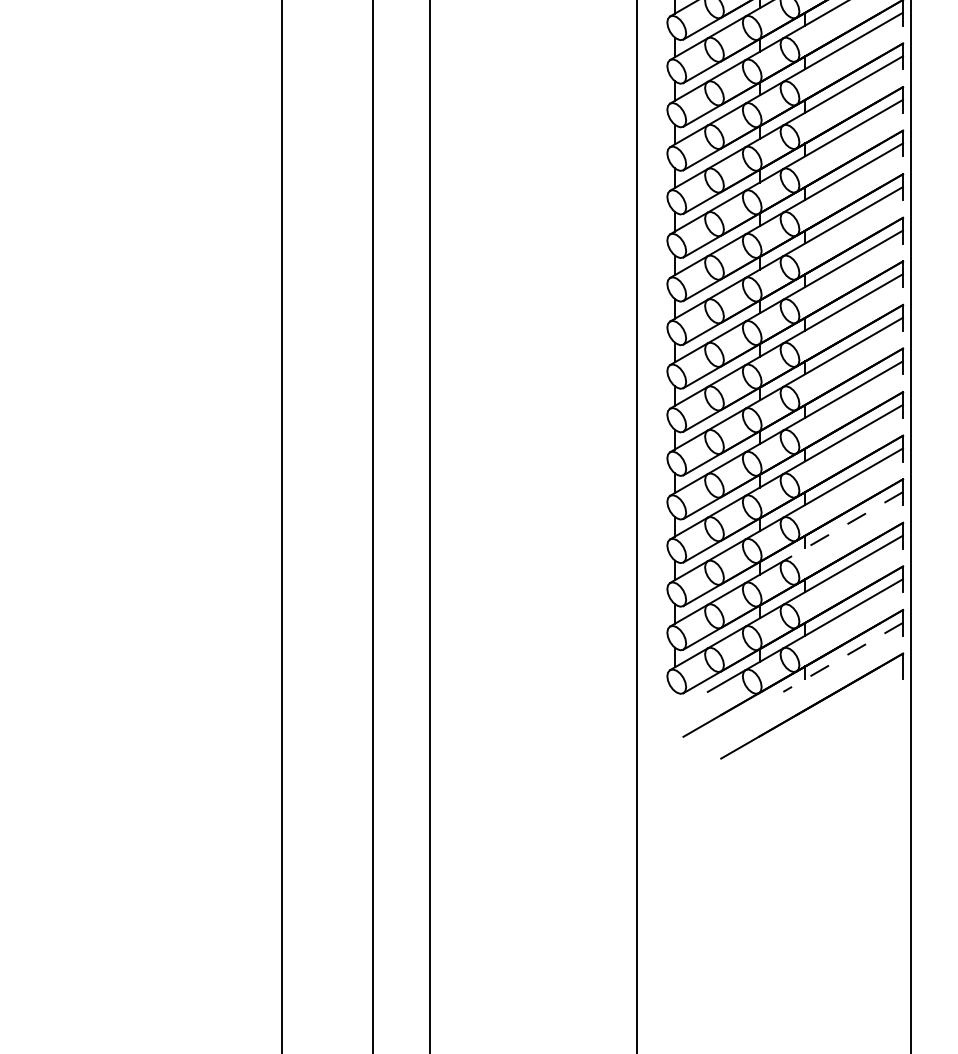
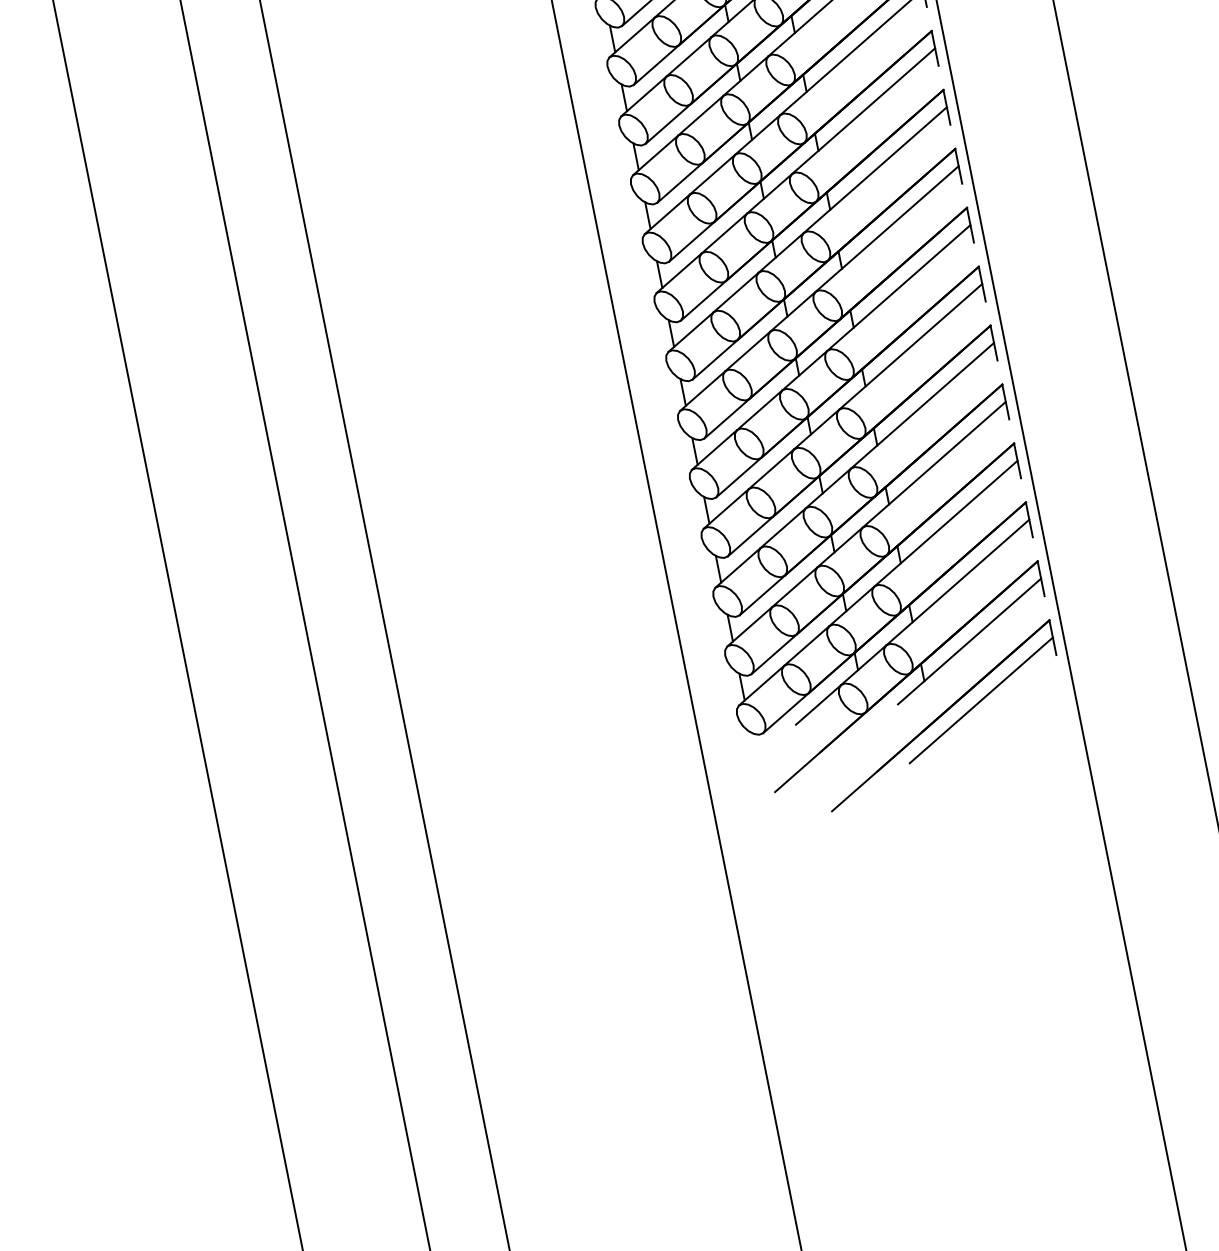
line: (842, 526) -> (933, 464), dashed -> solid
line: (842, 657) -> (968, 641), dashed -> solid
line: (842, 700) -> (980, 699), added

